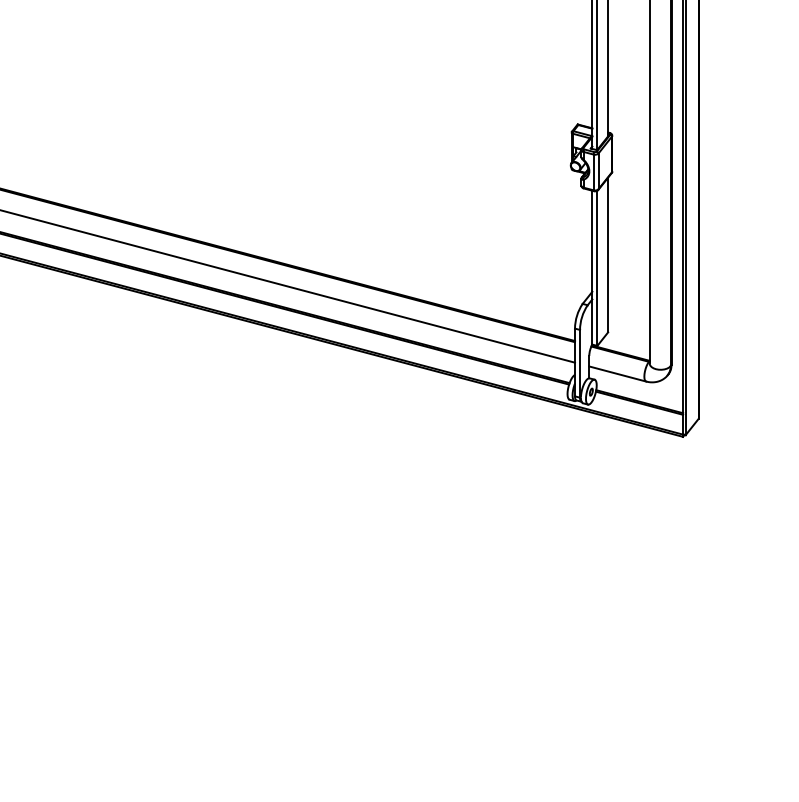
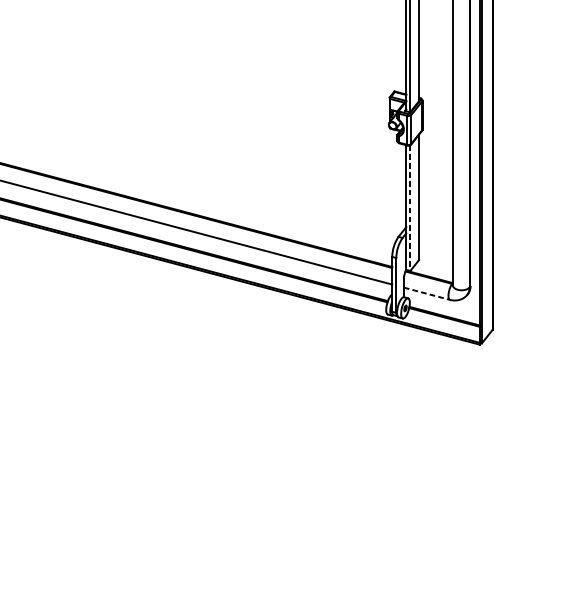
line: (597, 268) -> (410, 208), solid -> dashed
line: (618, 374) -> (427, 294), solid -> dashed

